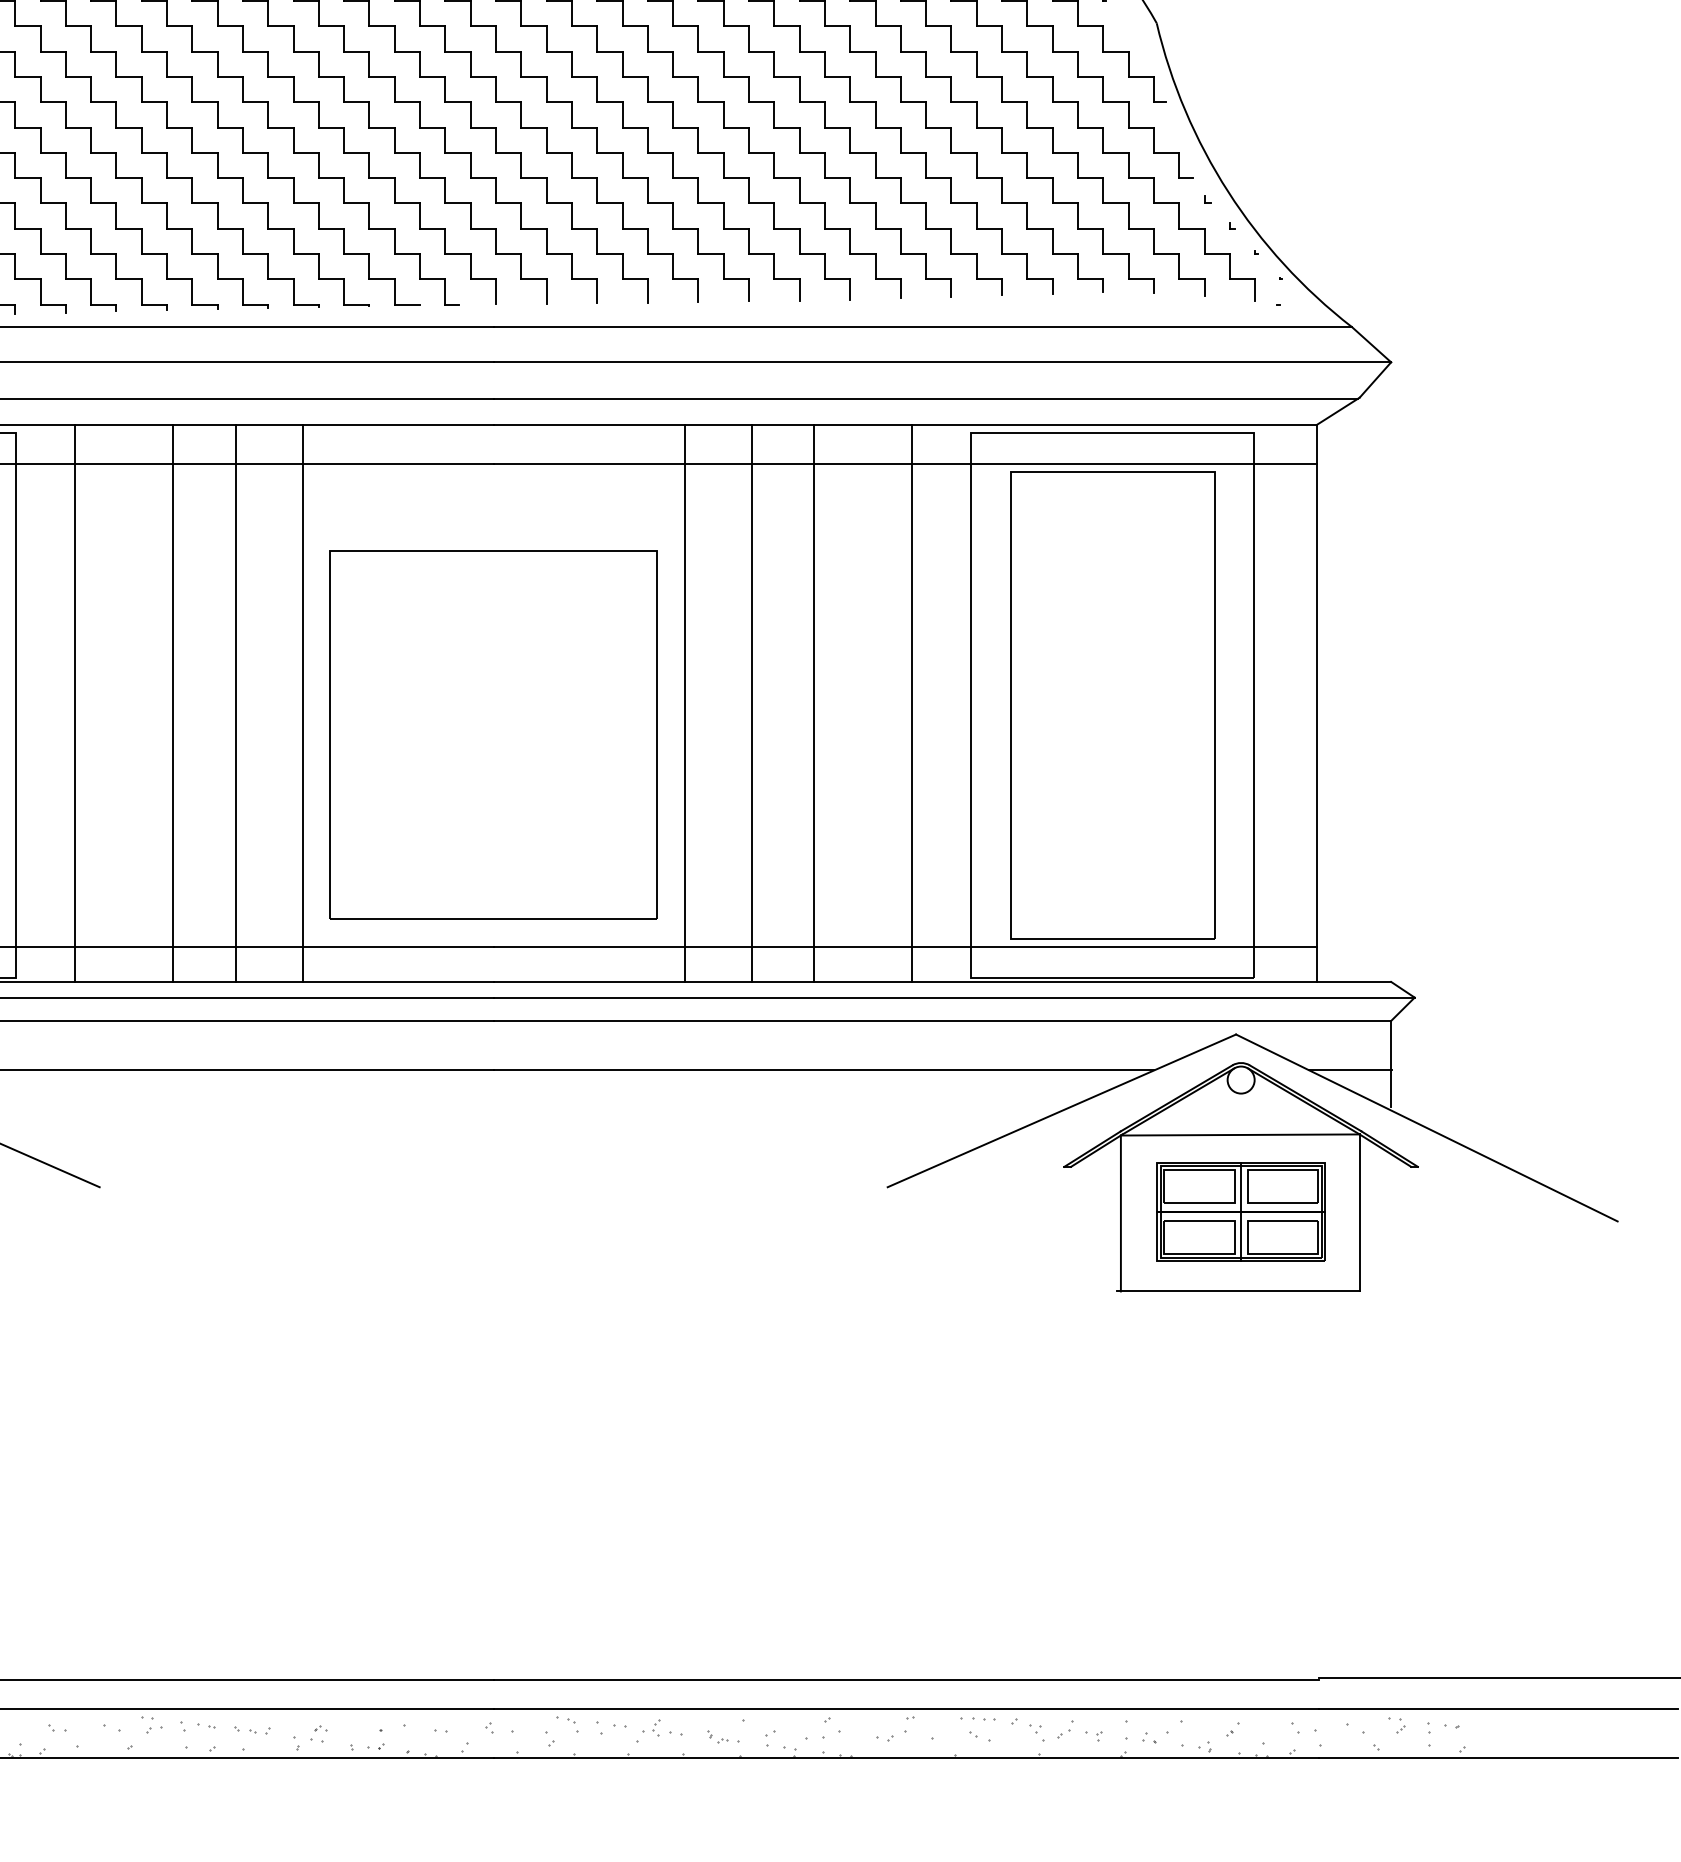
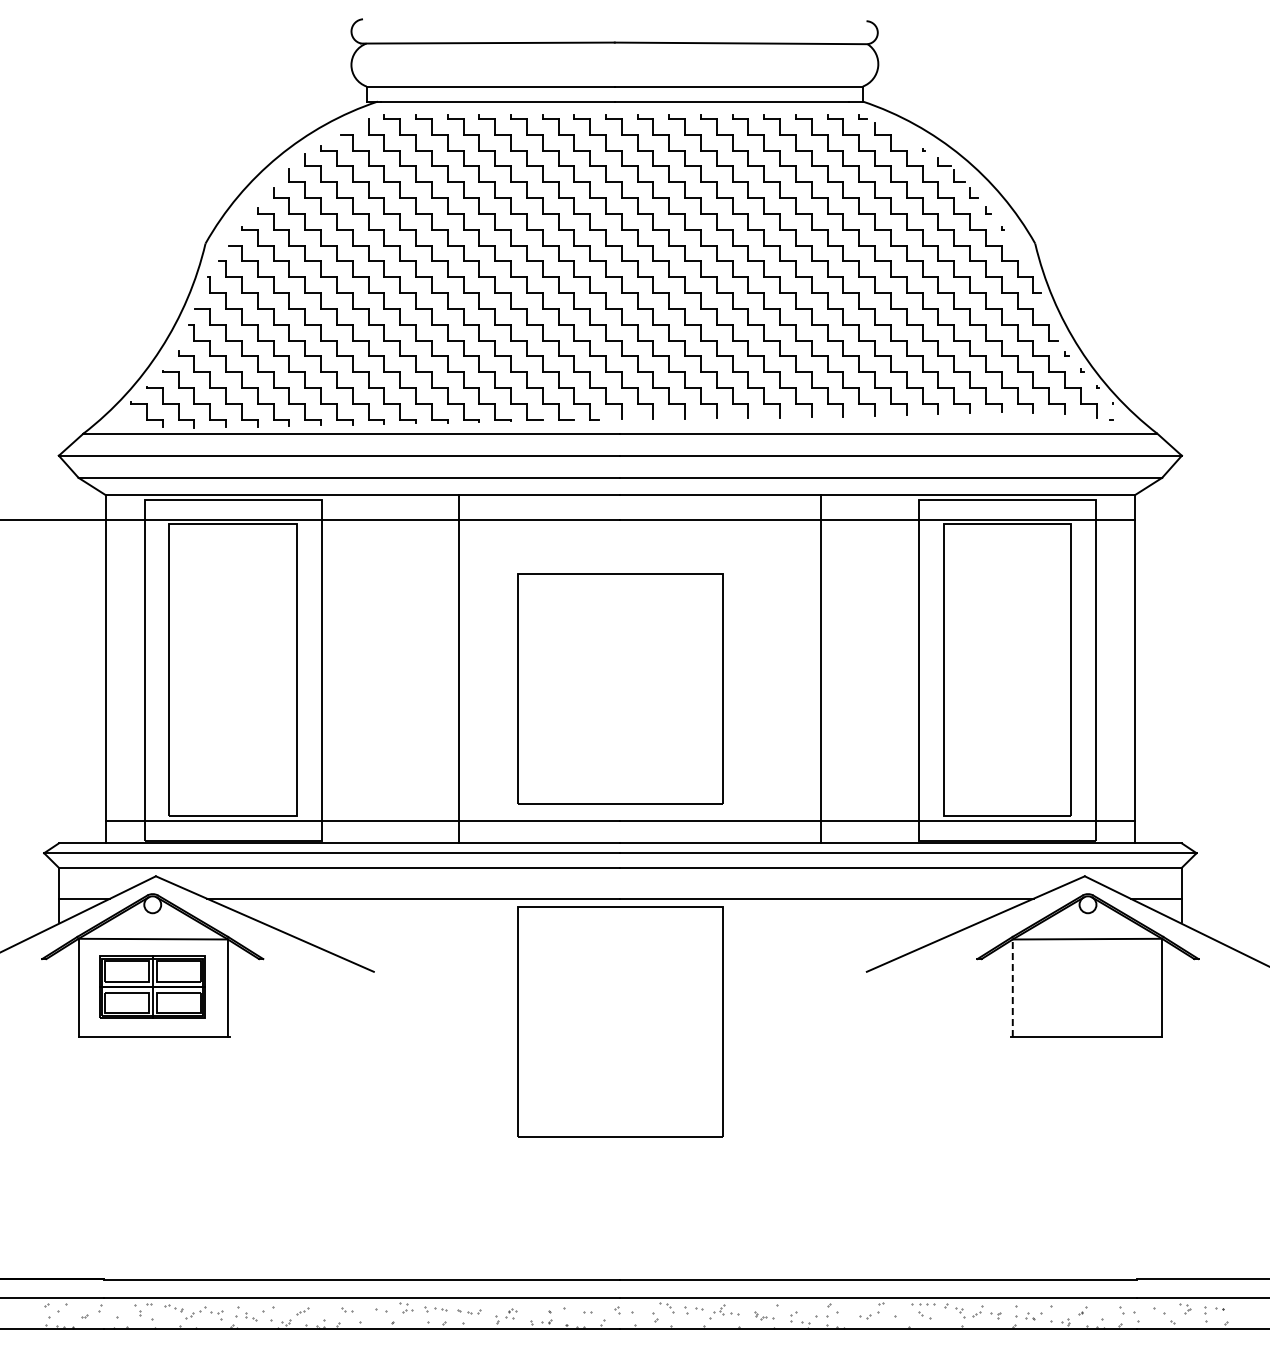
line: (75, 703) -> (358, 669), removed
line: (172, 703) -> (419, 669), removed
line: (302, 703) -> (500, 669), removed
line: (684, 703) -> (739, 669), removed
line: (751, 703) -> (781, 669), removed
line: (912, 703) -> (882, 669), removed
part: (1241, 1210) -> (1088, 986), removed
line: (1120, 1213) -> (1012, 988), solid -> dashed
part: (493, 1266) -> (620, 1021), added

